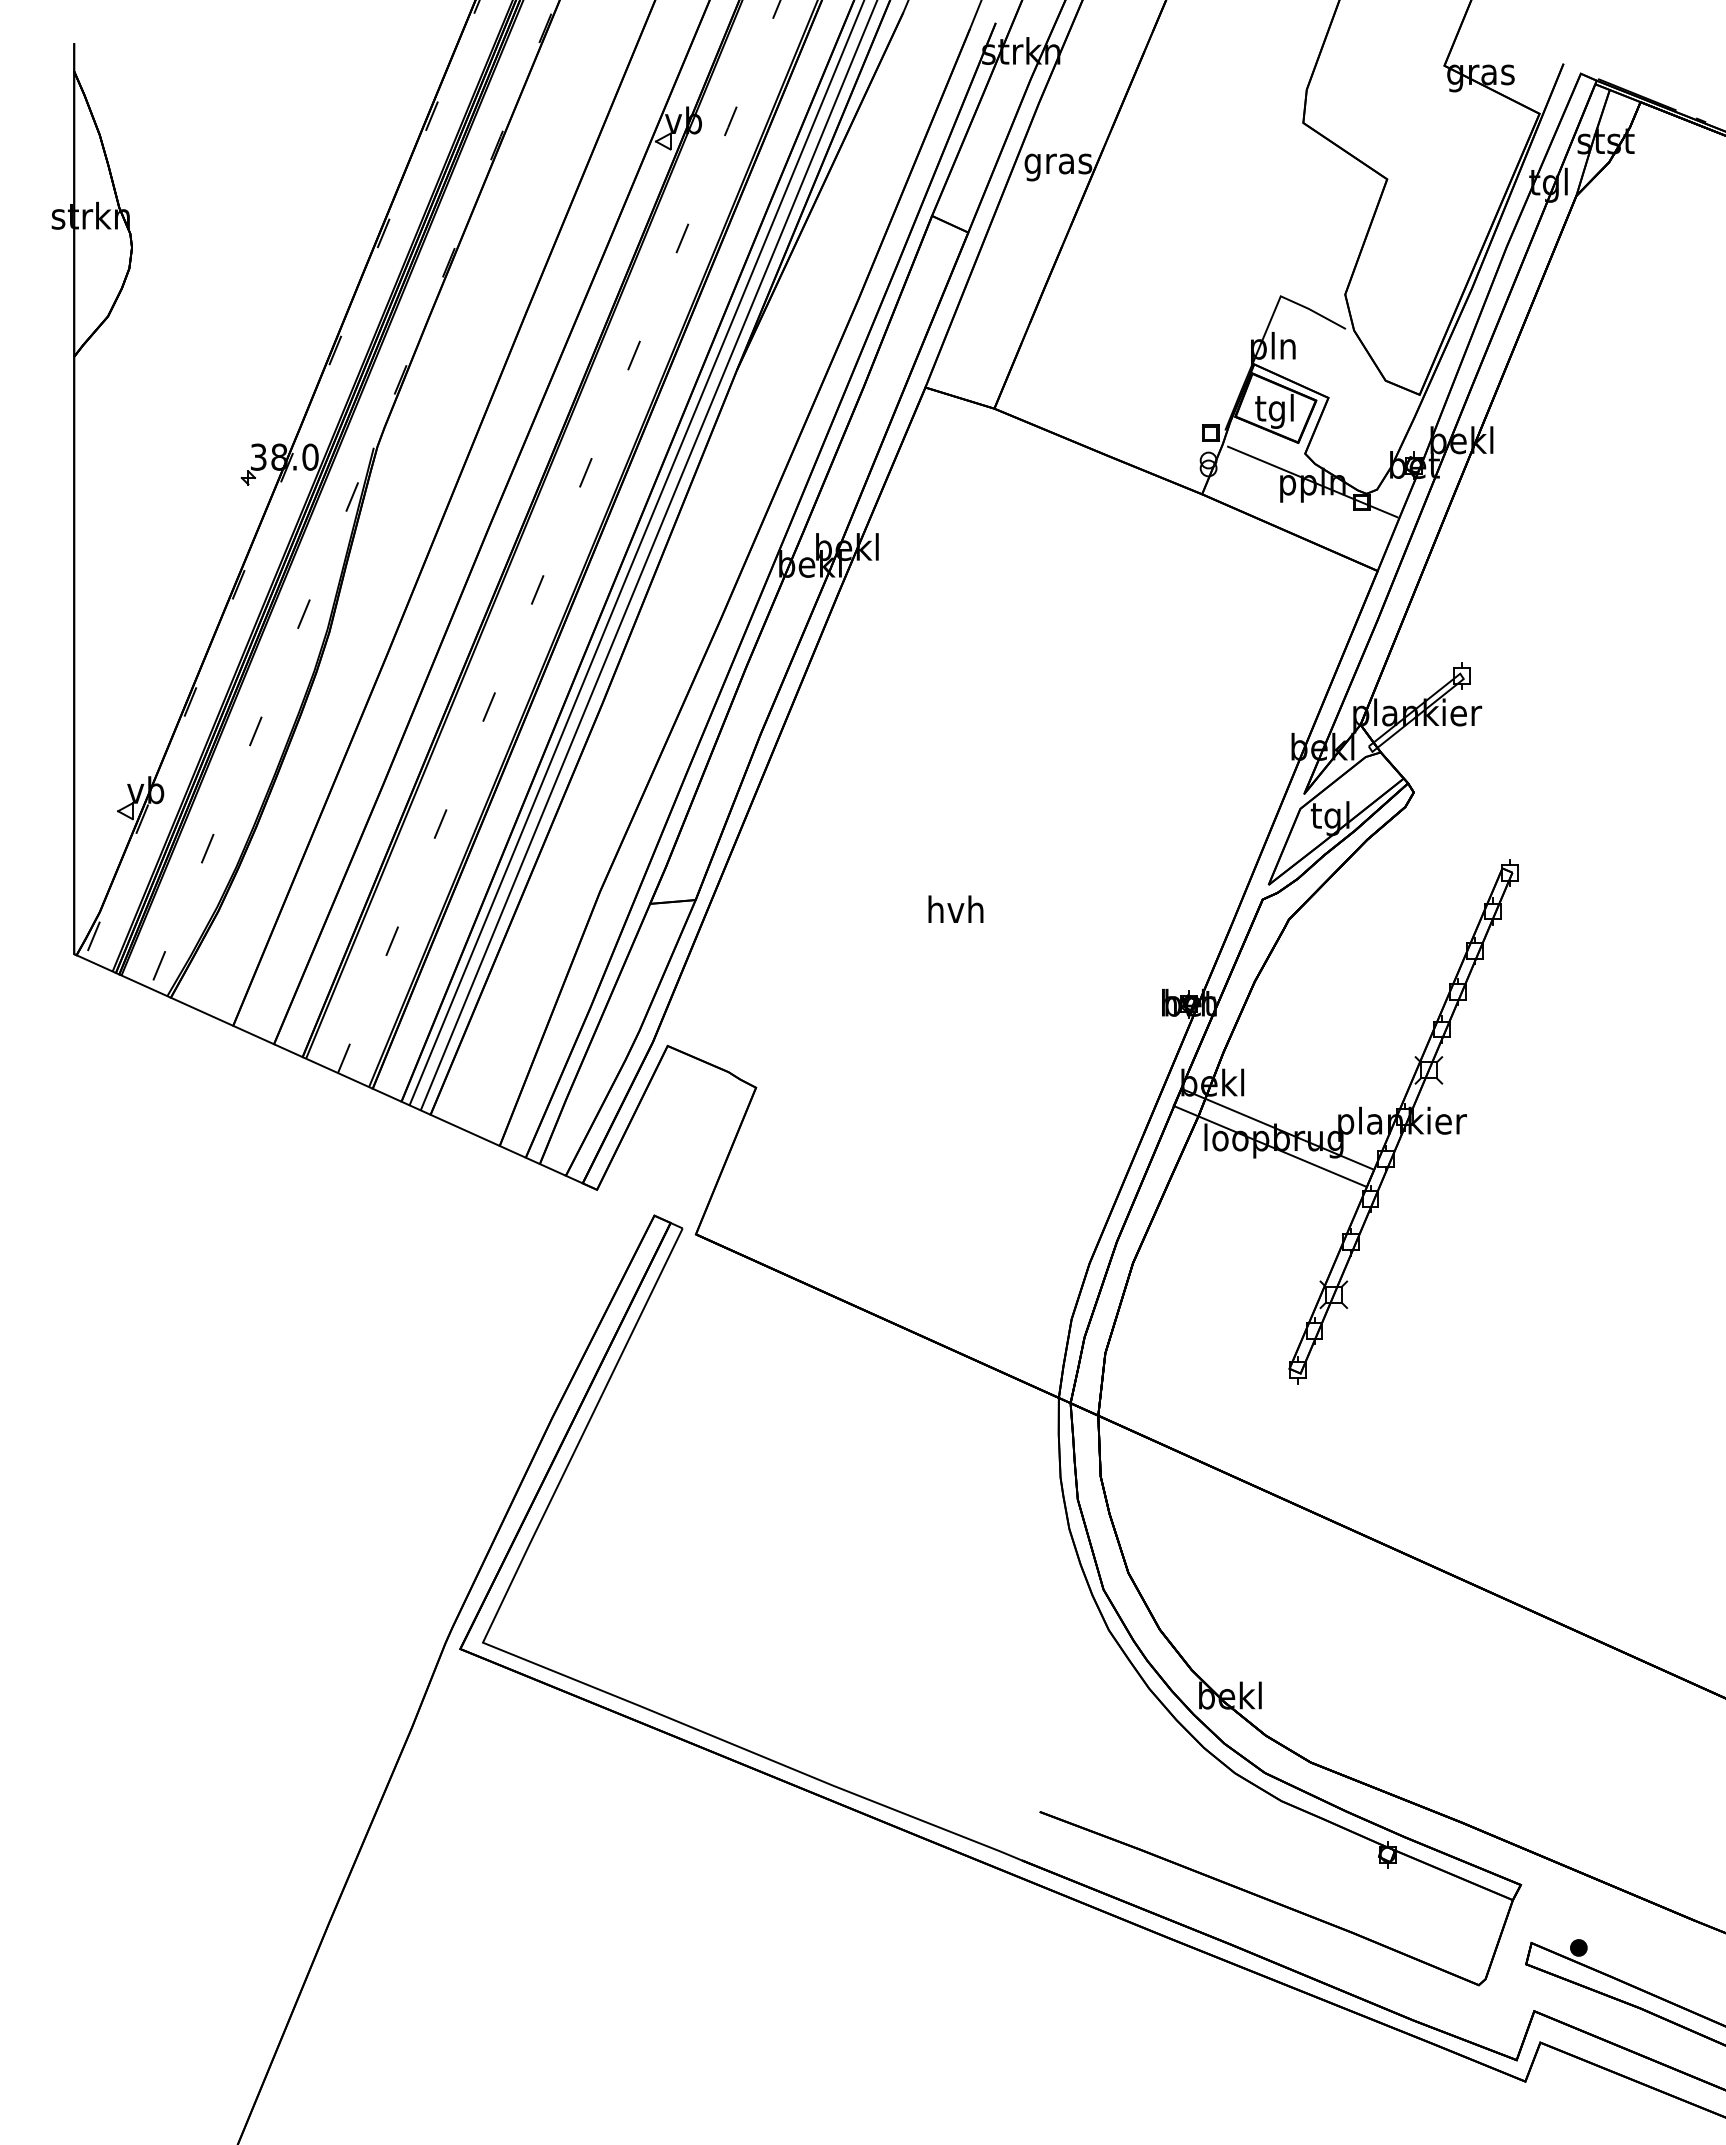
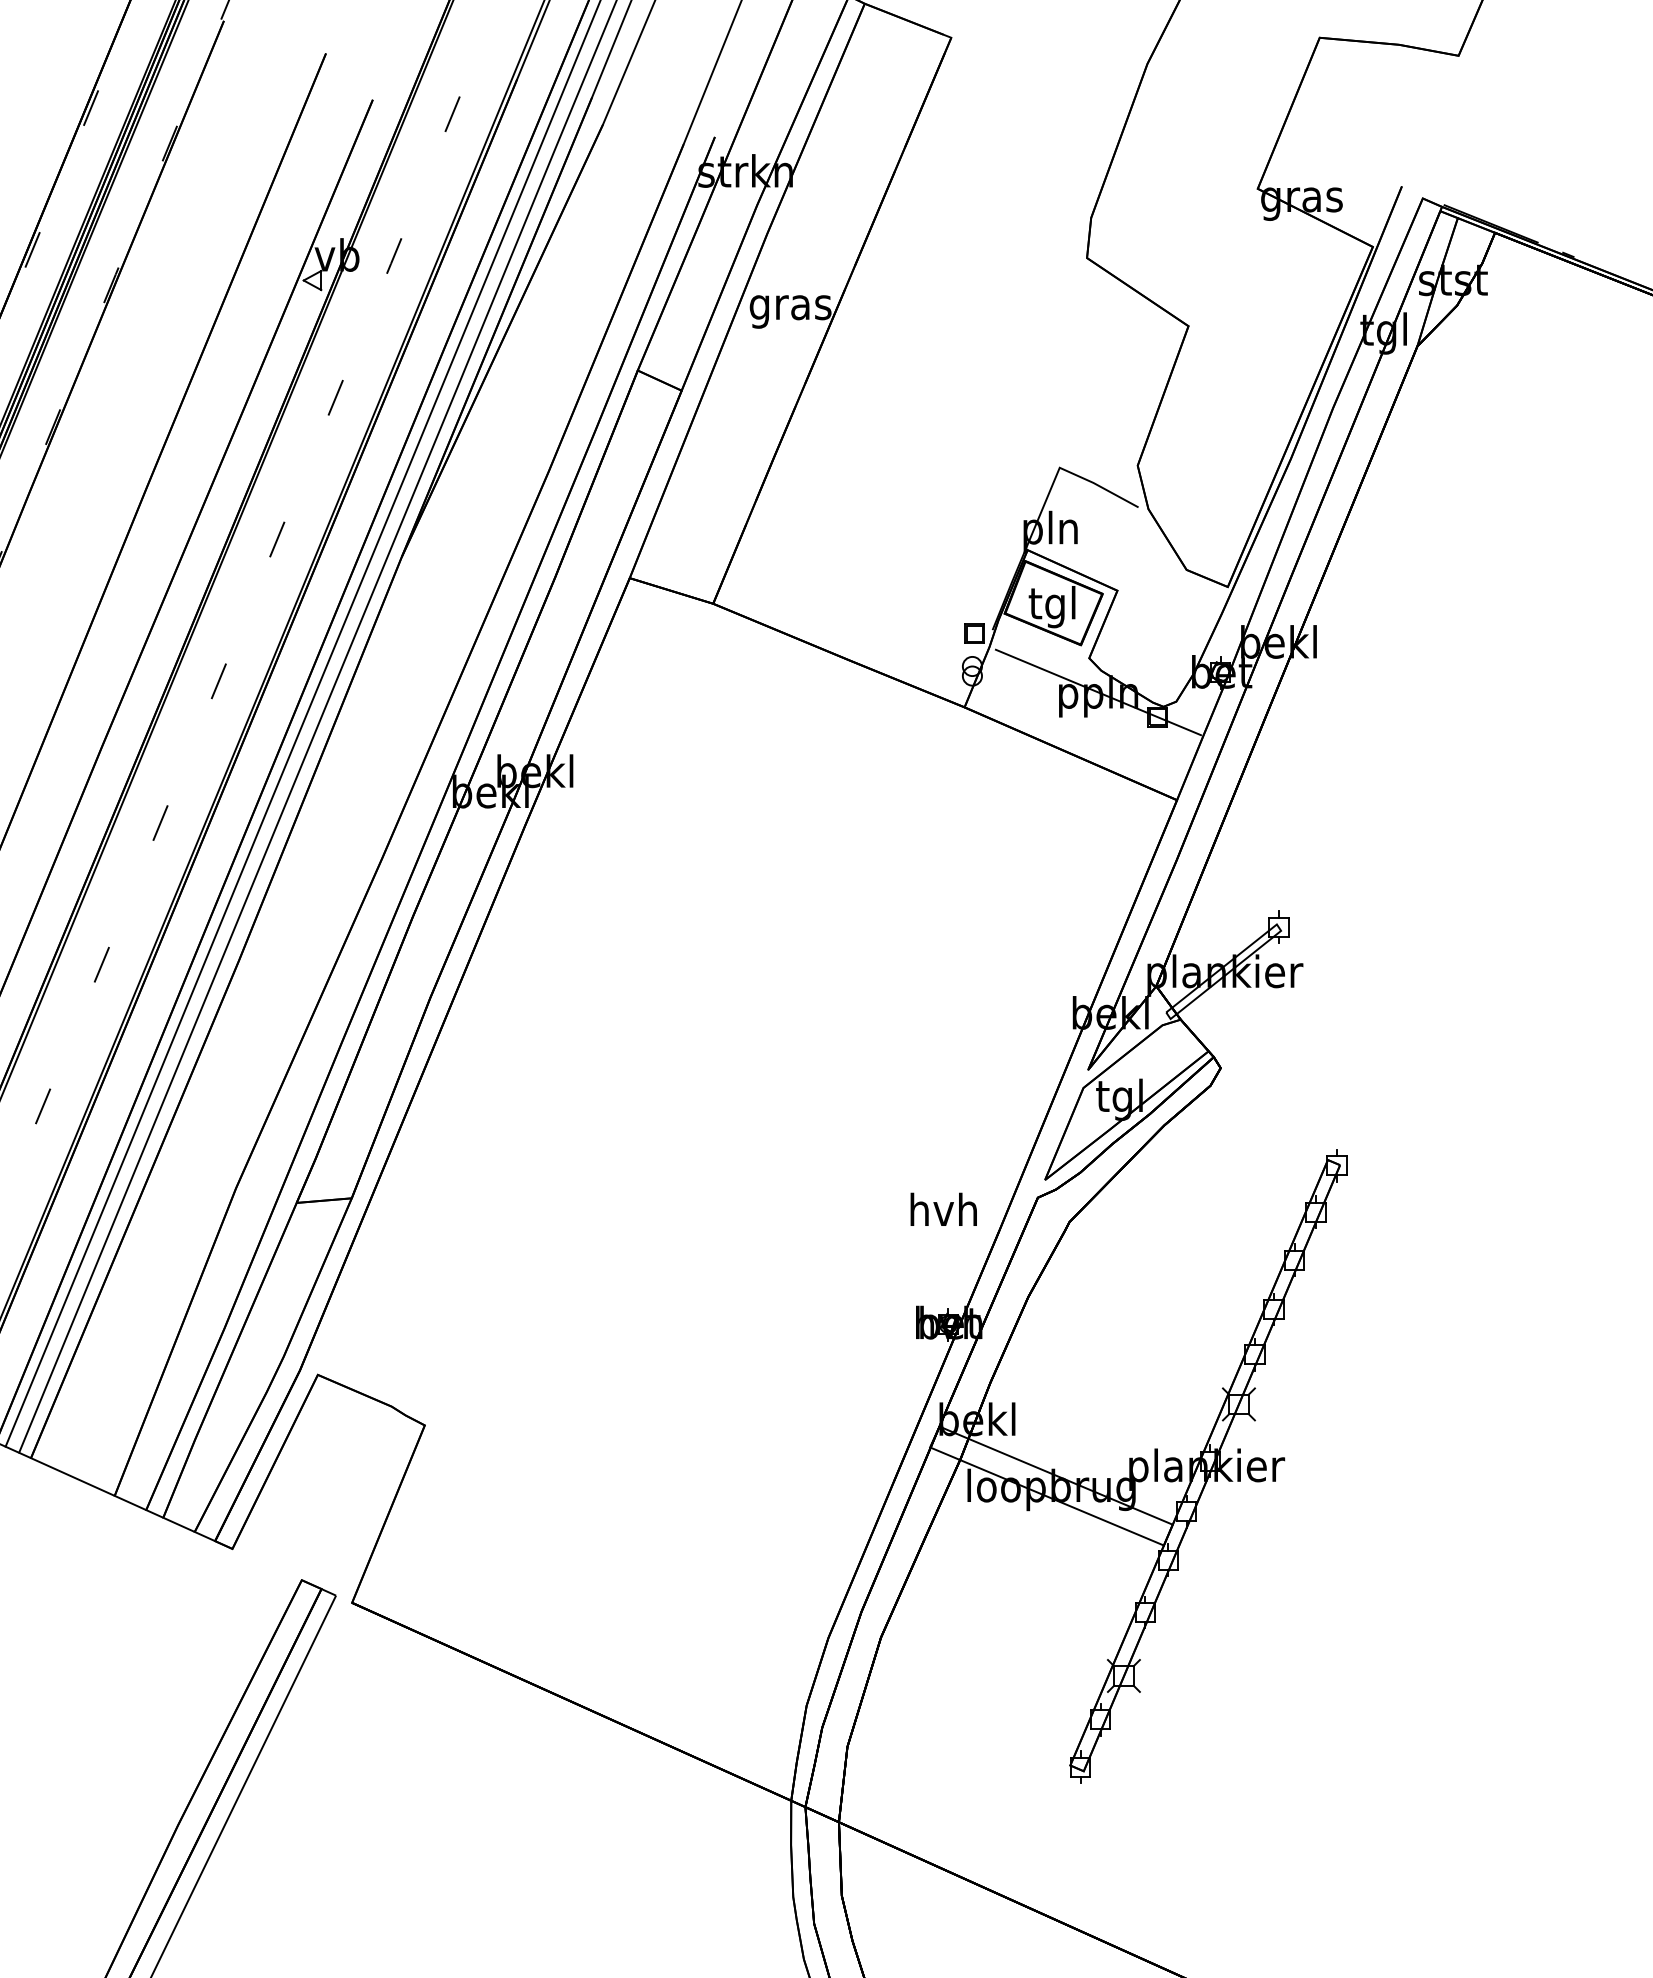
text: (955, 908) -> (943, 1208), moved

